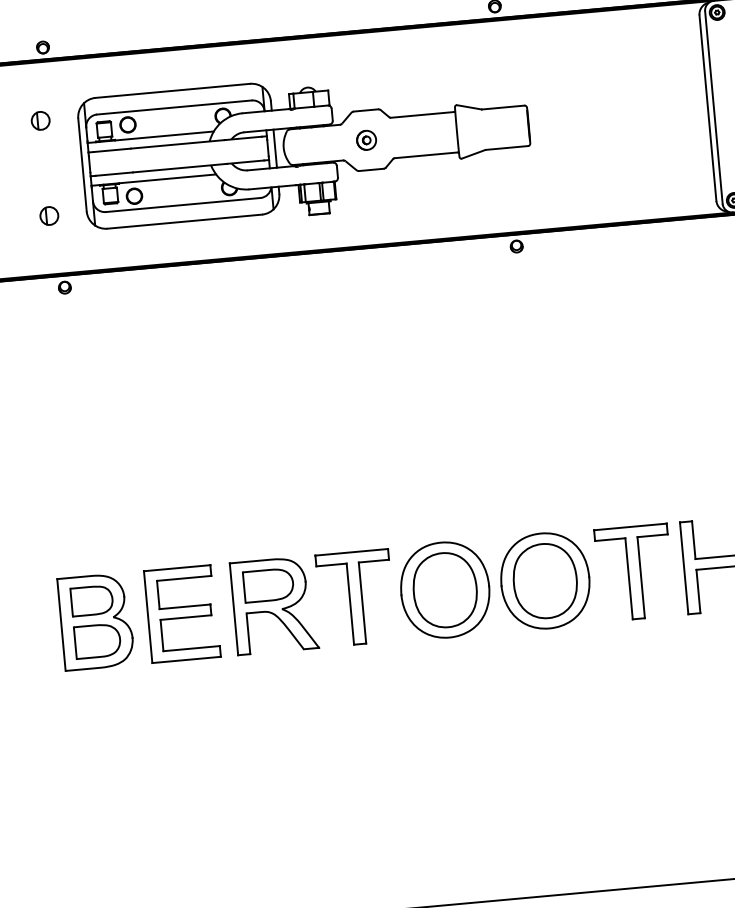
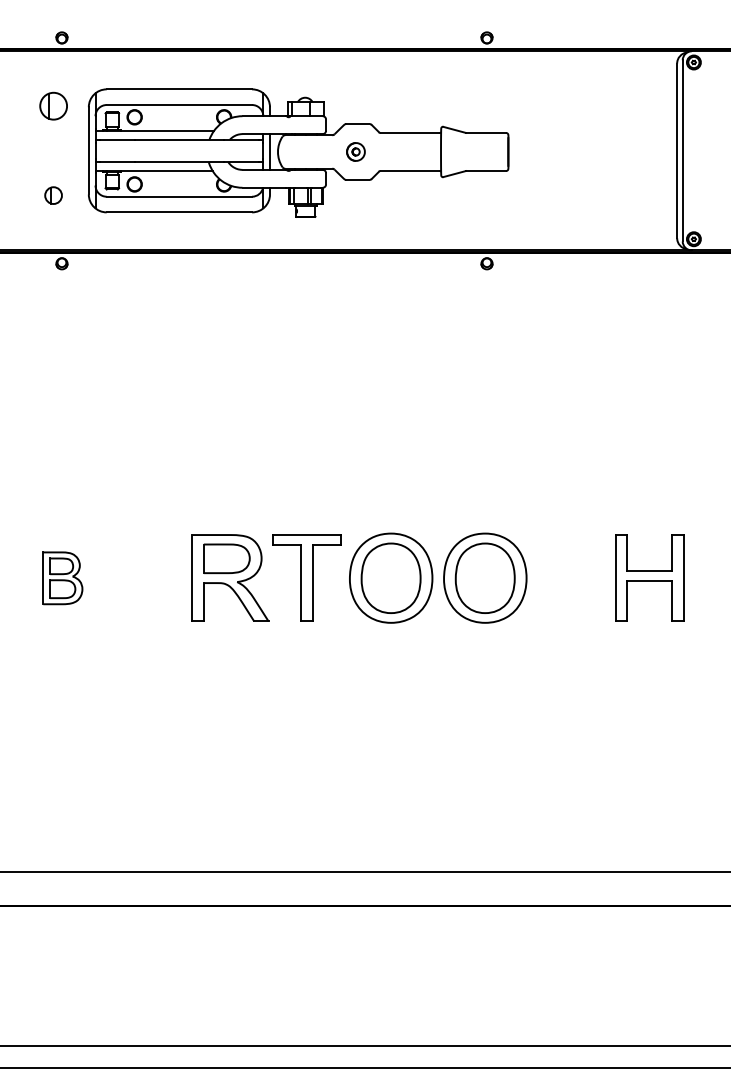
part: (40, 120) -> (53, 105), size x1.6
part: (633, 572) -> (568, 577), removed
part: (181, 613) -> (143, 577), removed
part: (95, 622) -> (62, 578), size x0.6

